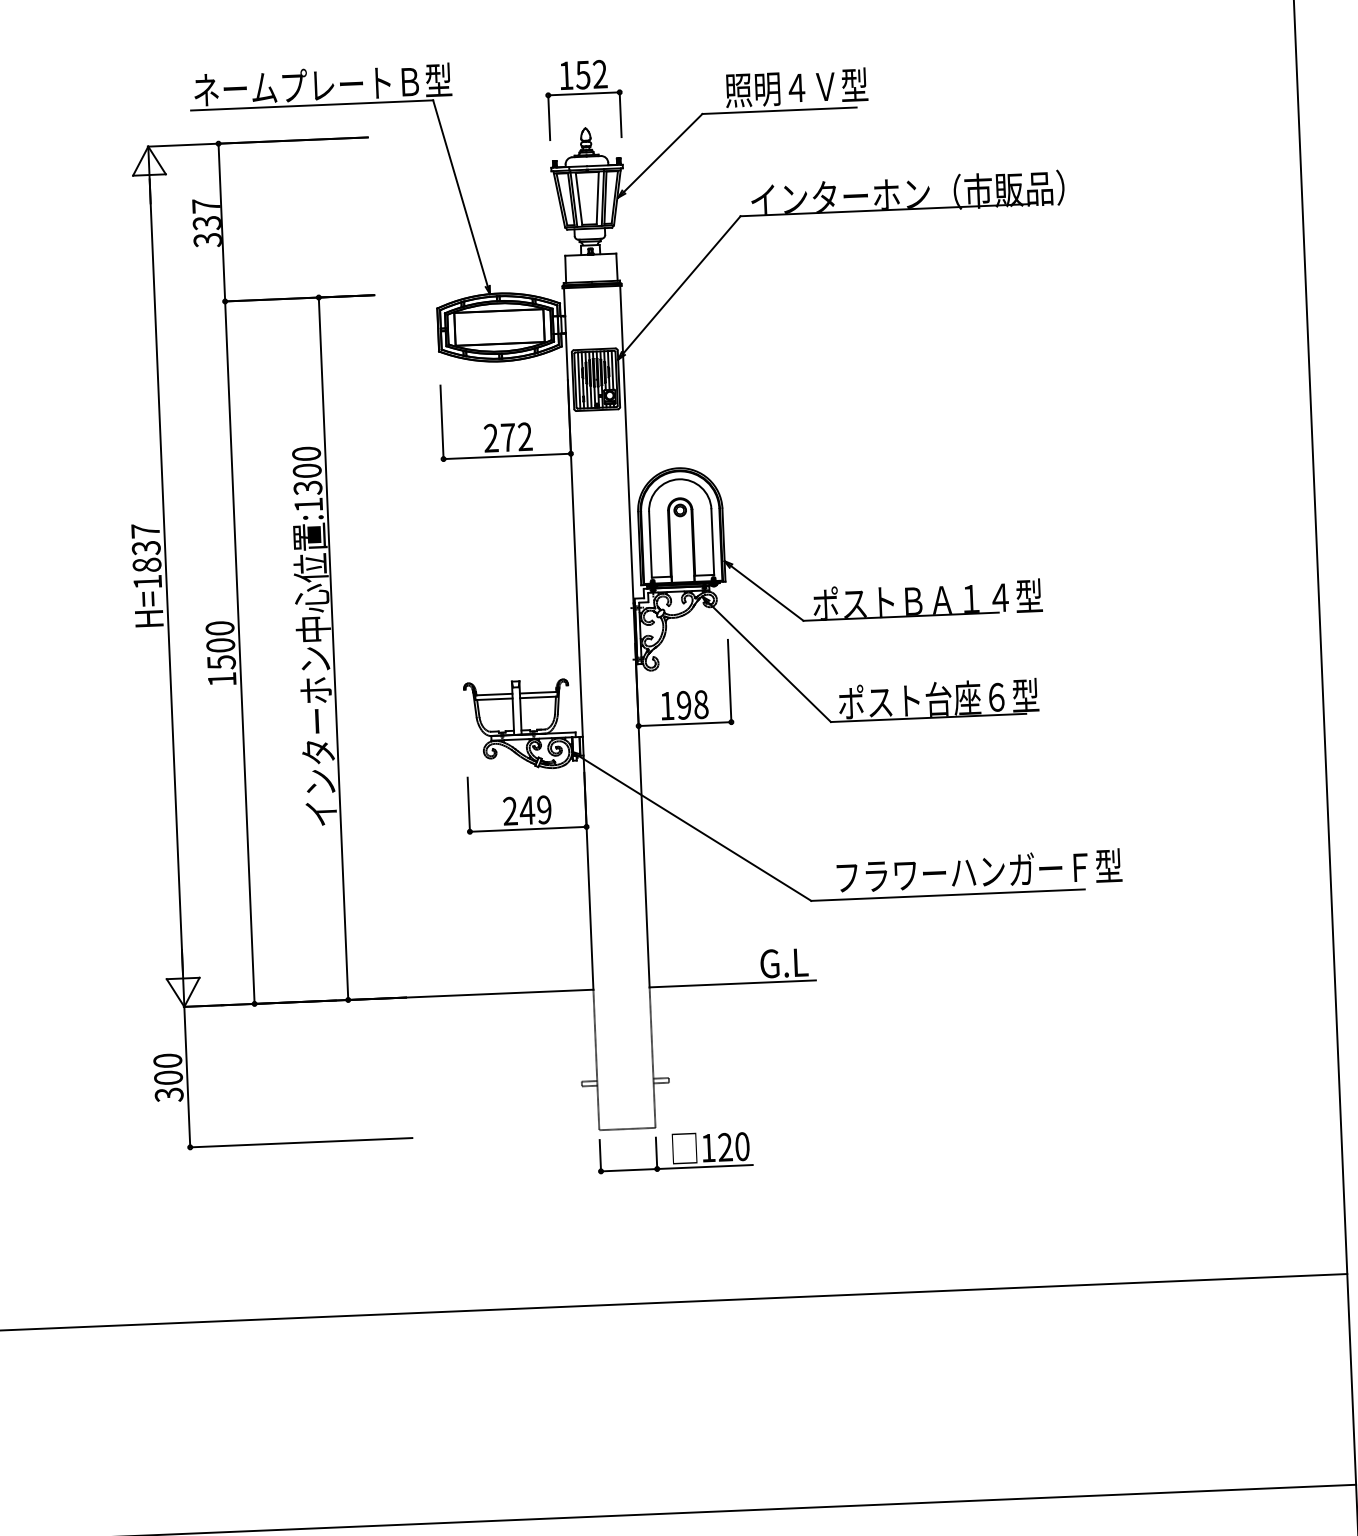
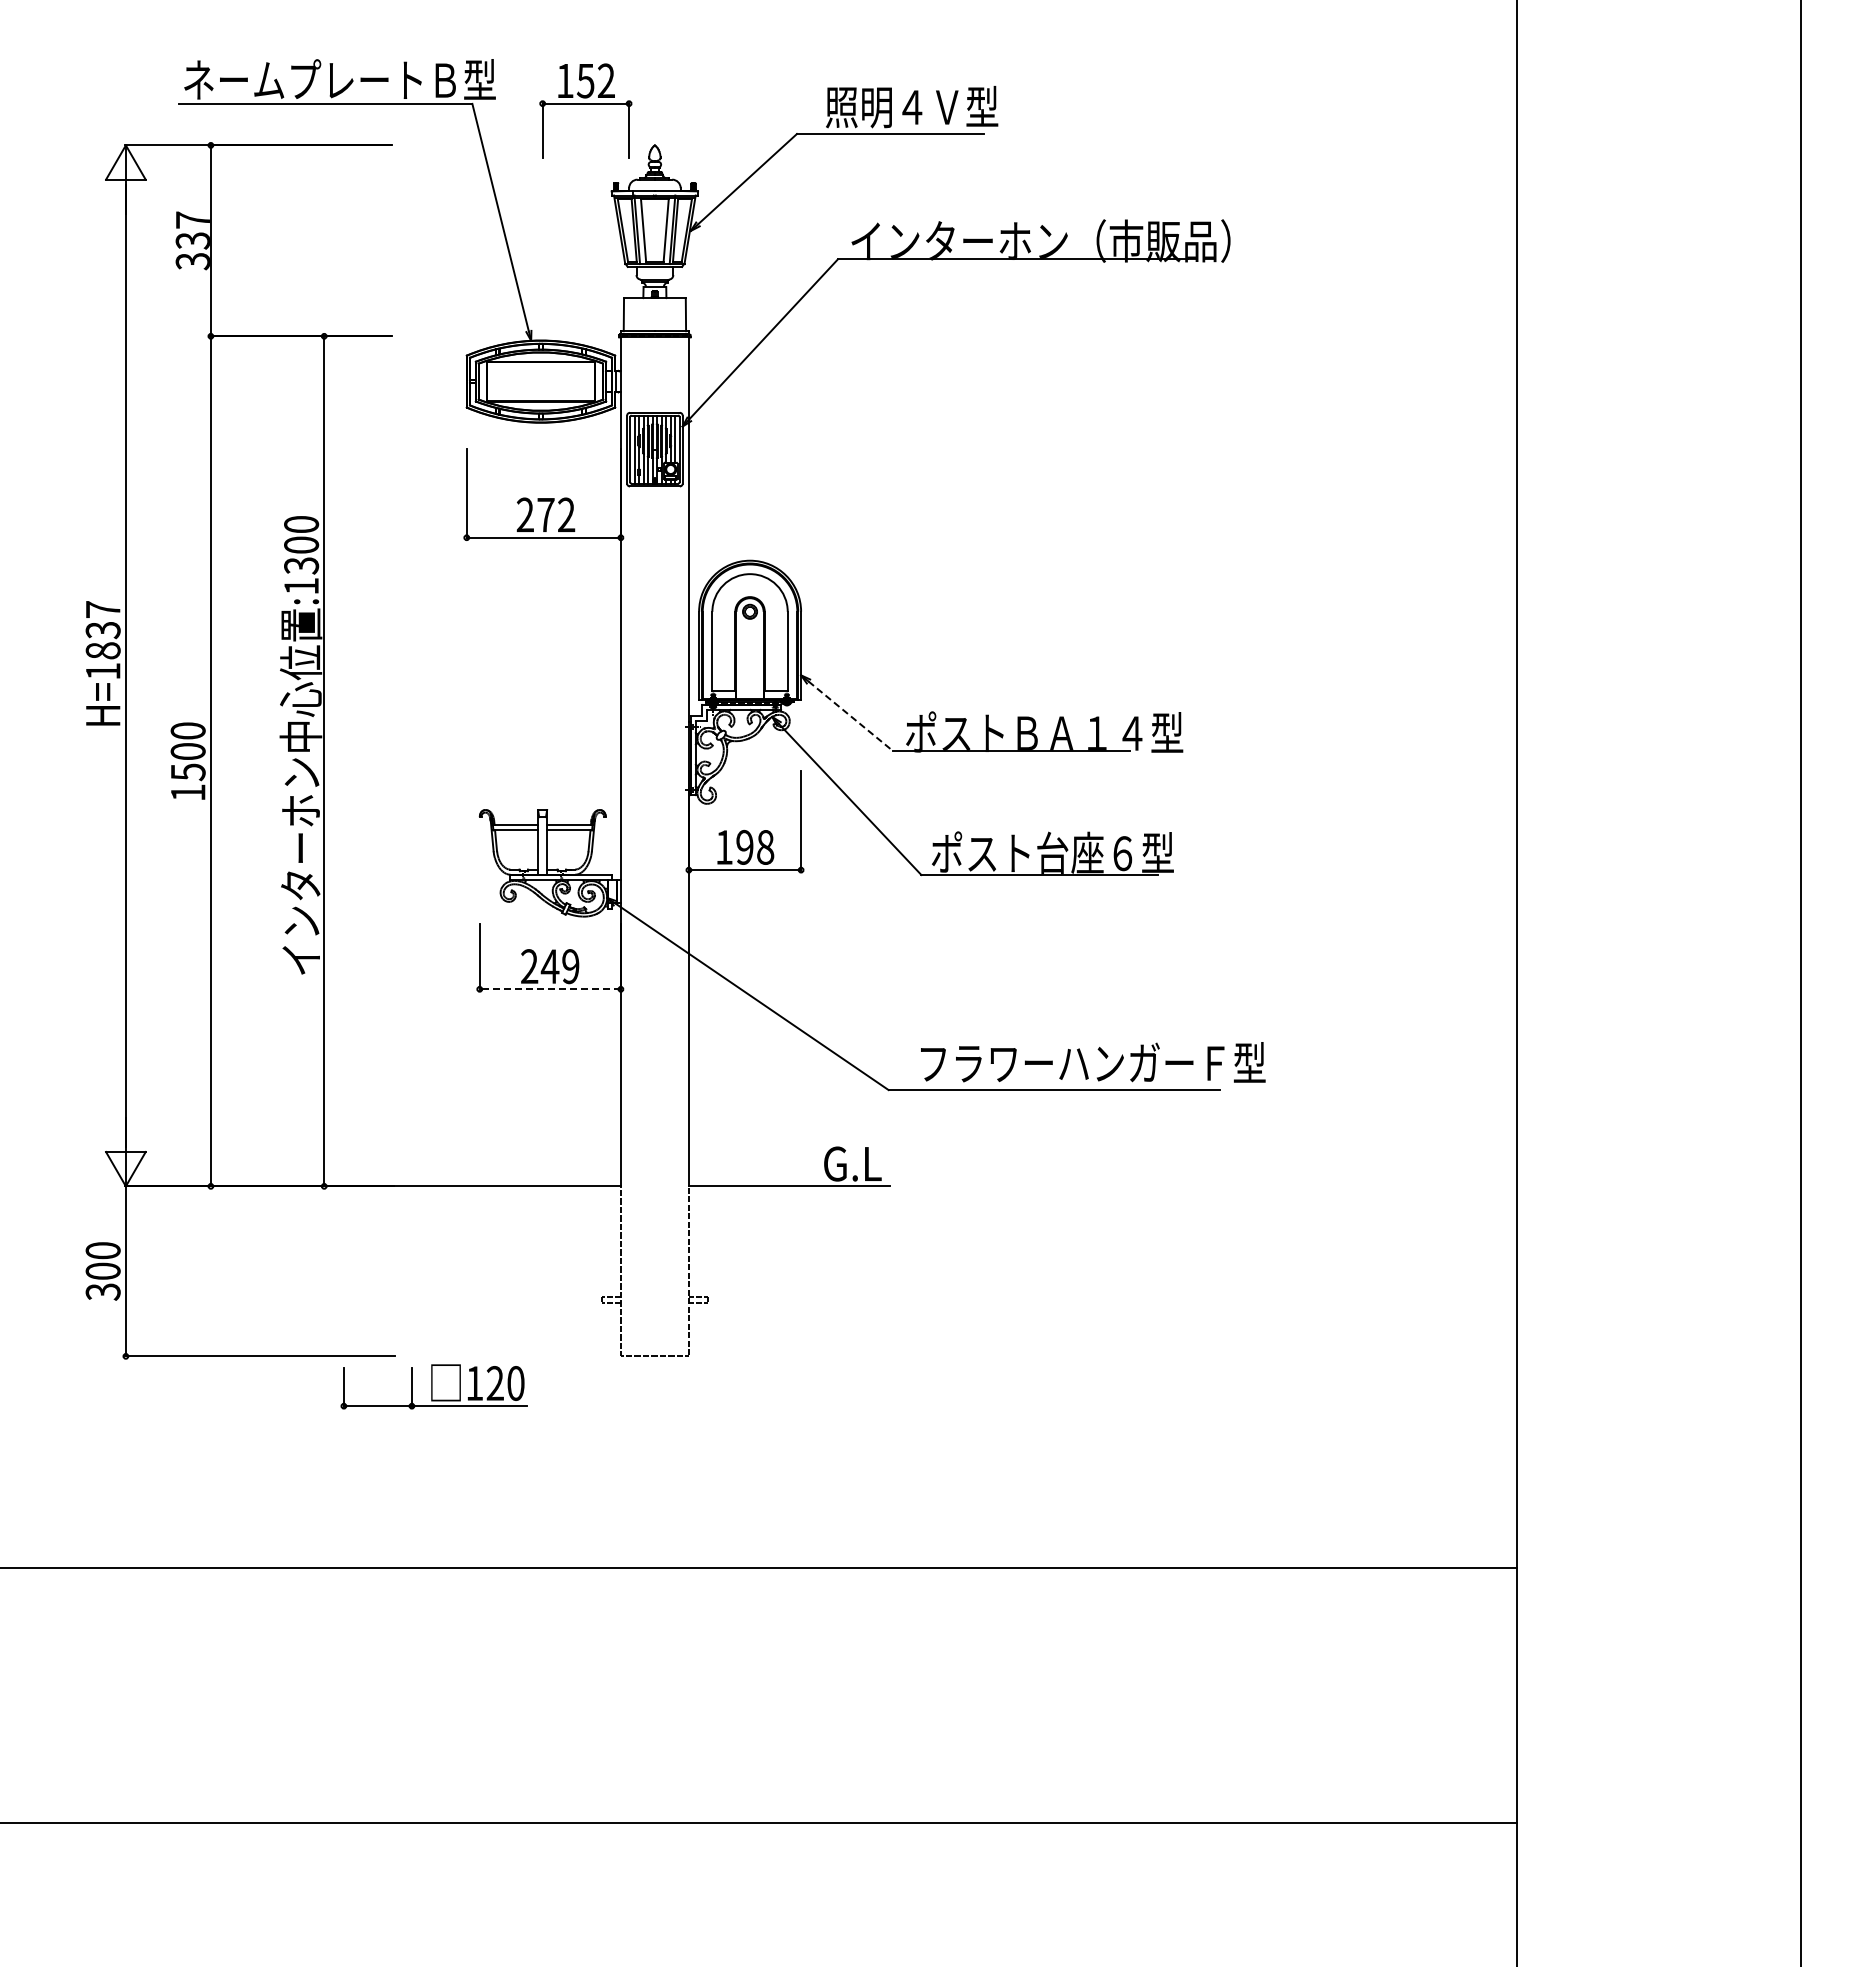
part: (583, 99) -> (585, 110), moved
line: (766, 593) -> (850, 716), solid -> dashed
line: (528, 829) -> (550, 989), solid -> dashed
part: (674, 1152) -> (433, 1386), moved

